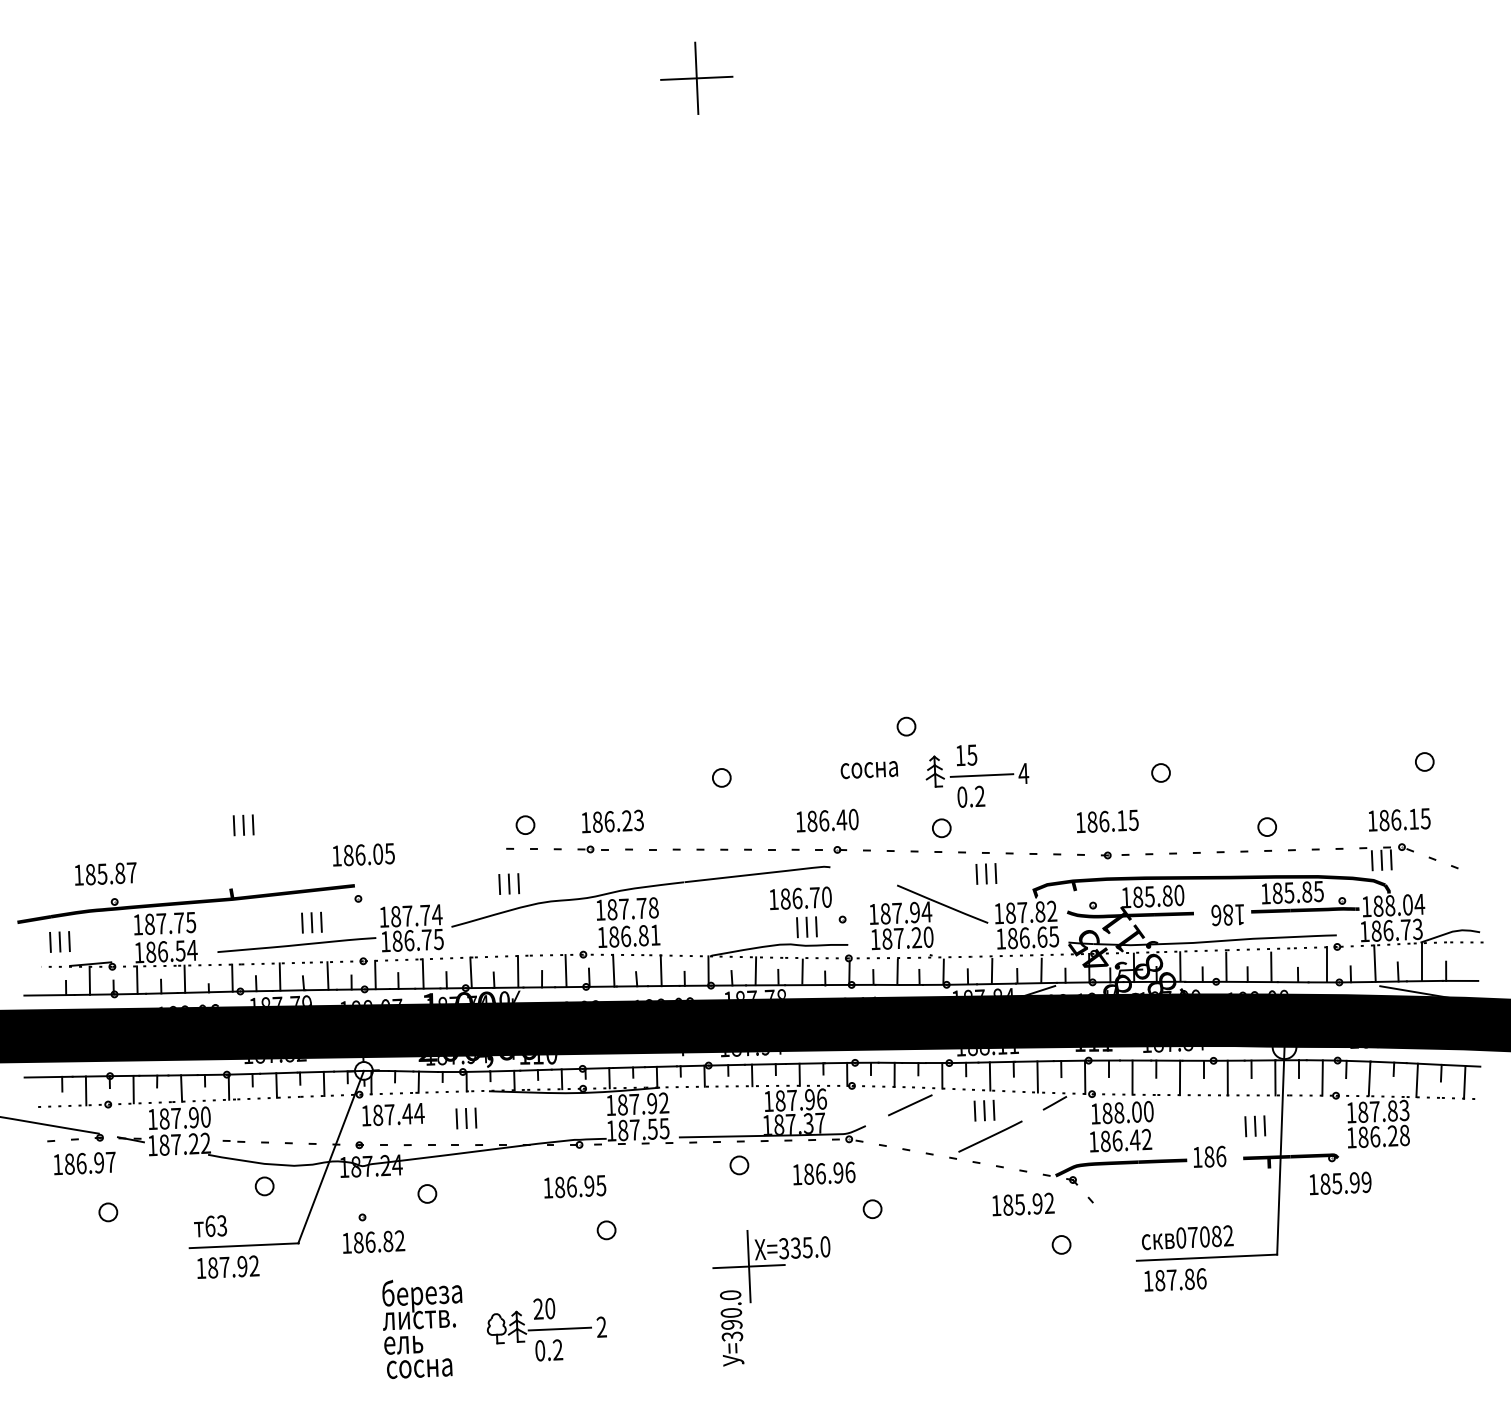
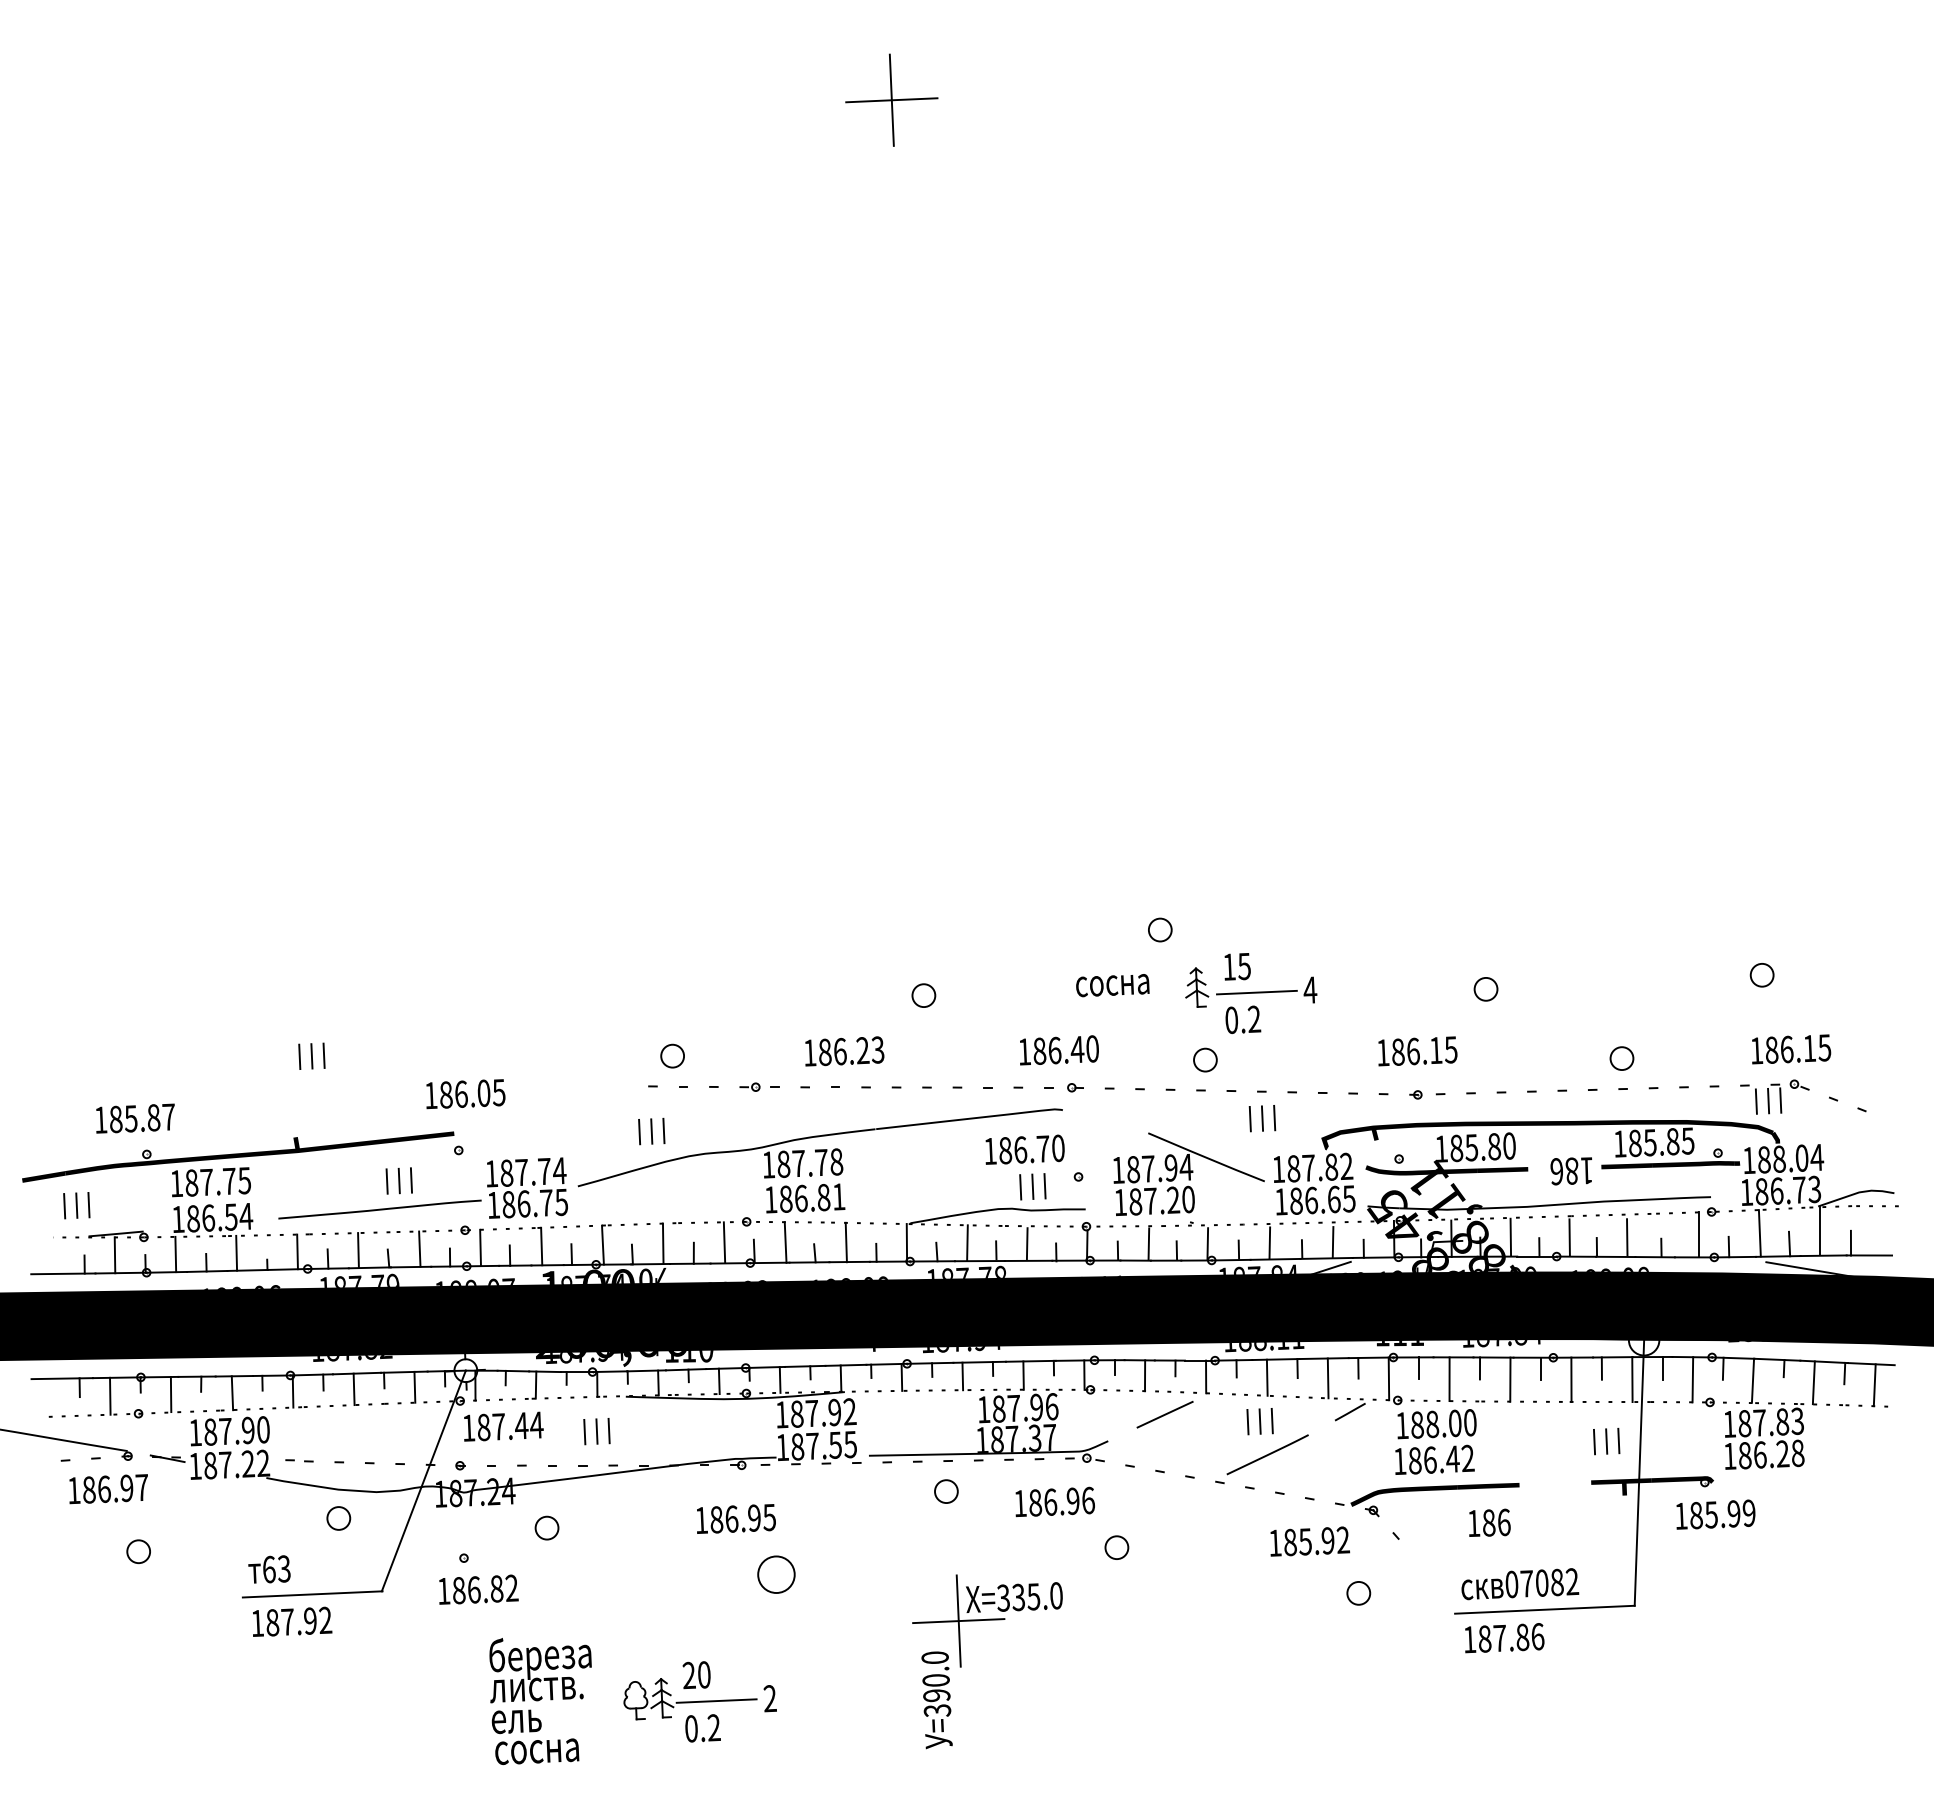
circle: (1424, 761) -> (1761, 974), moved
text: (612, 821) -> (844, 1051), moved
text: (1210, 1156) -> (1490, 1522), moved
circle: (606, 1230) -> (776, 1574), size x1.6

